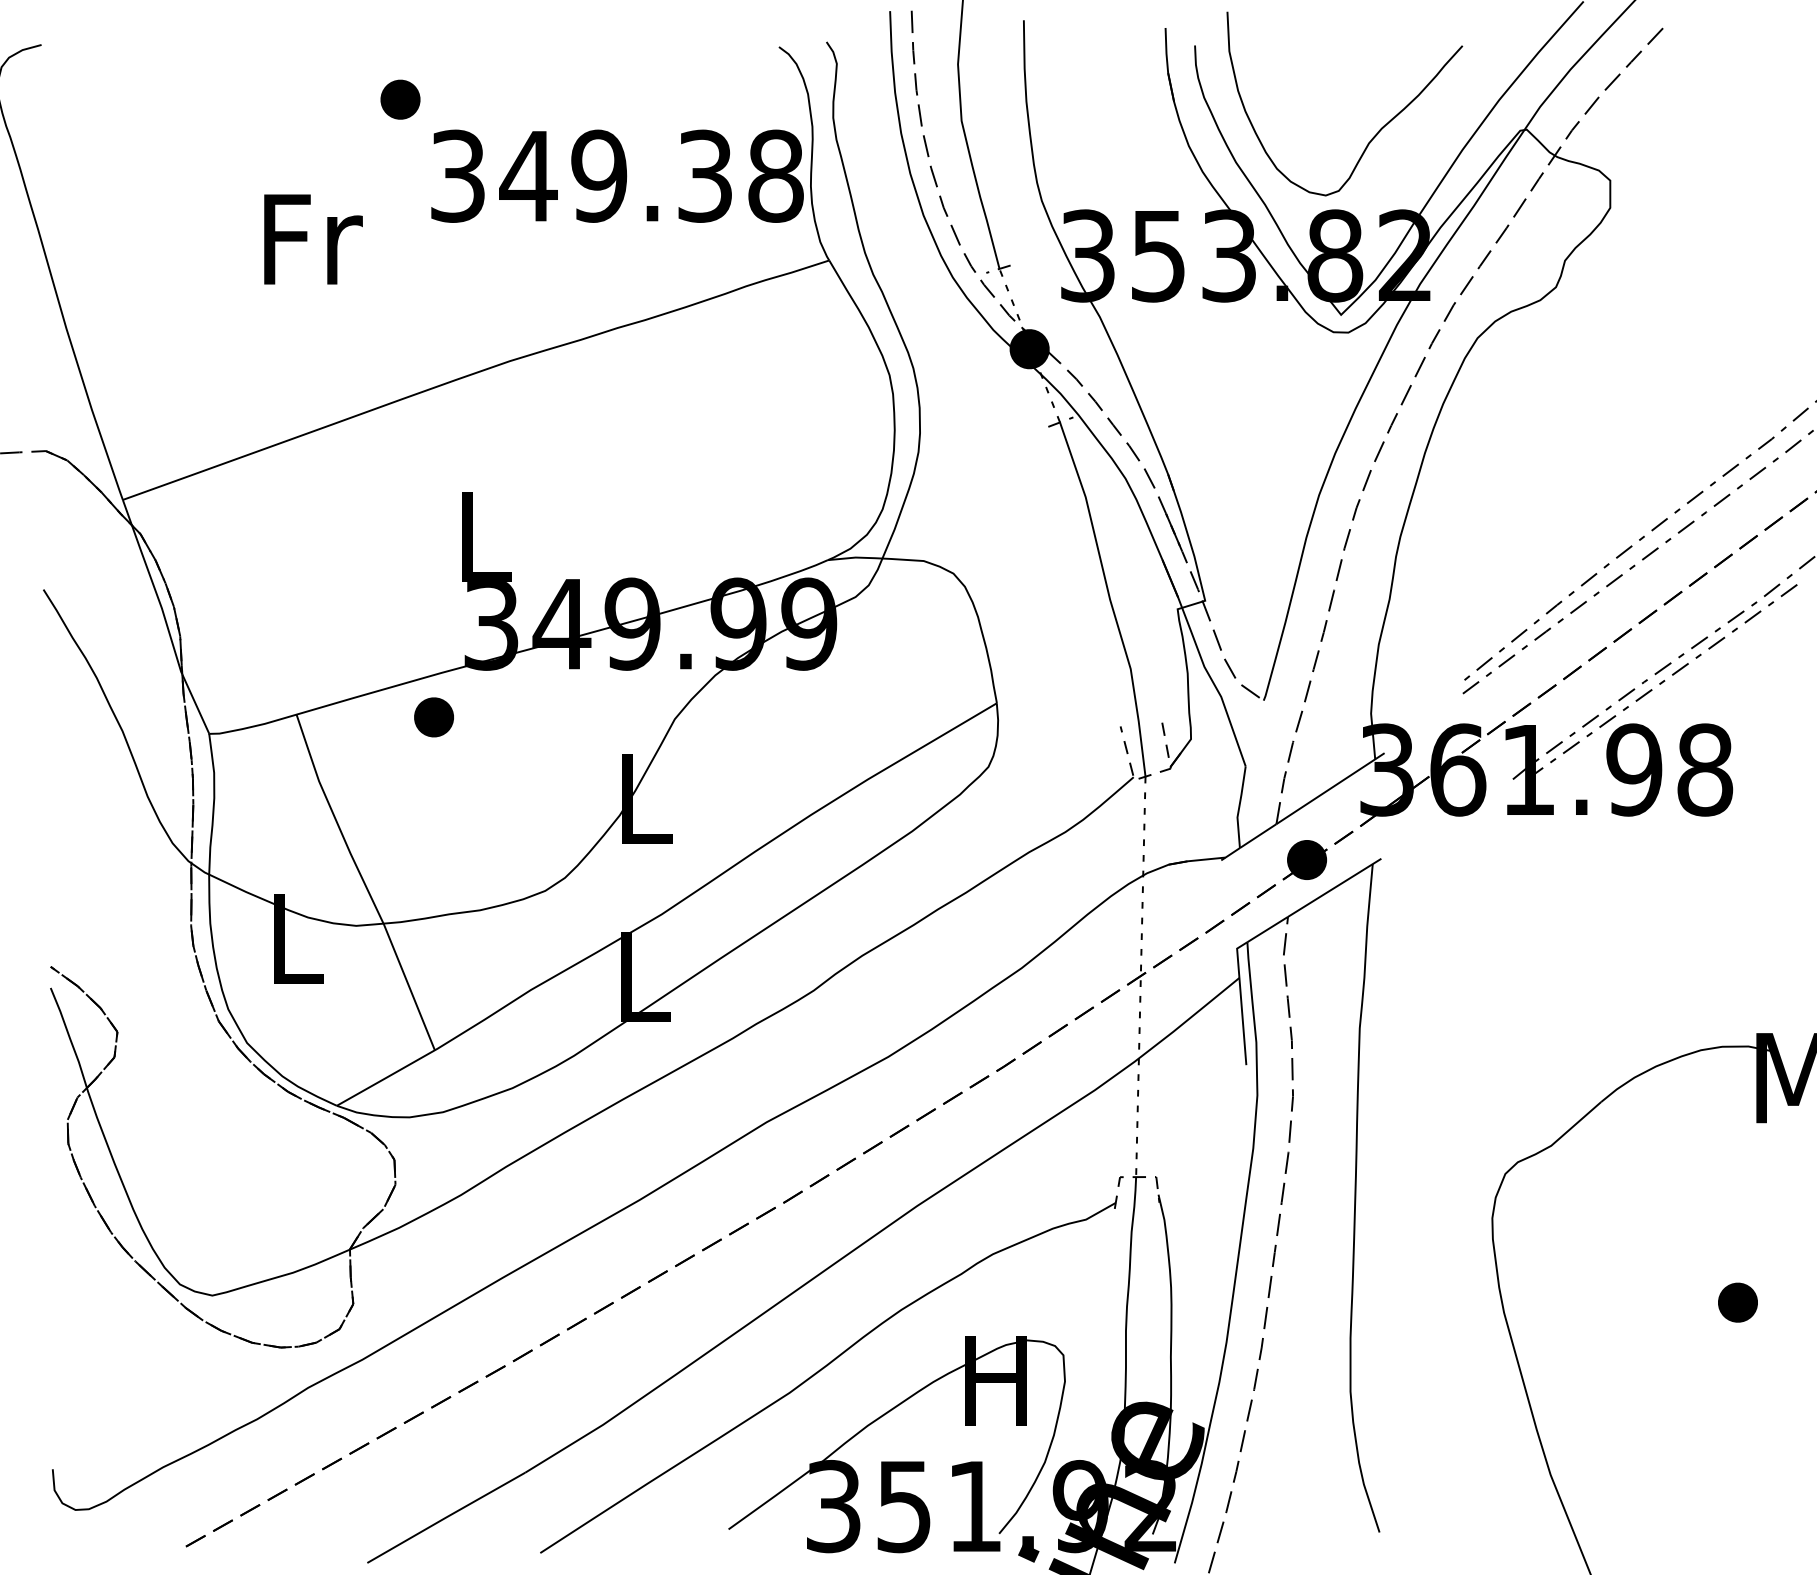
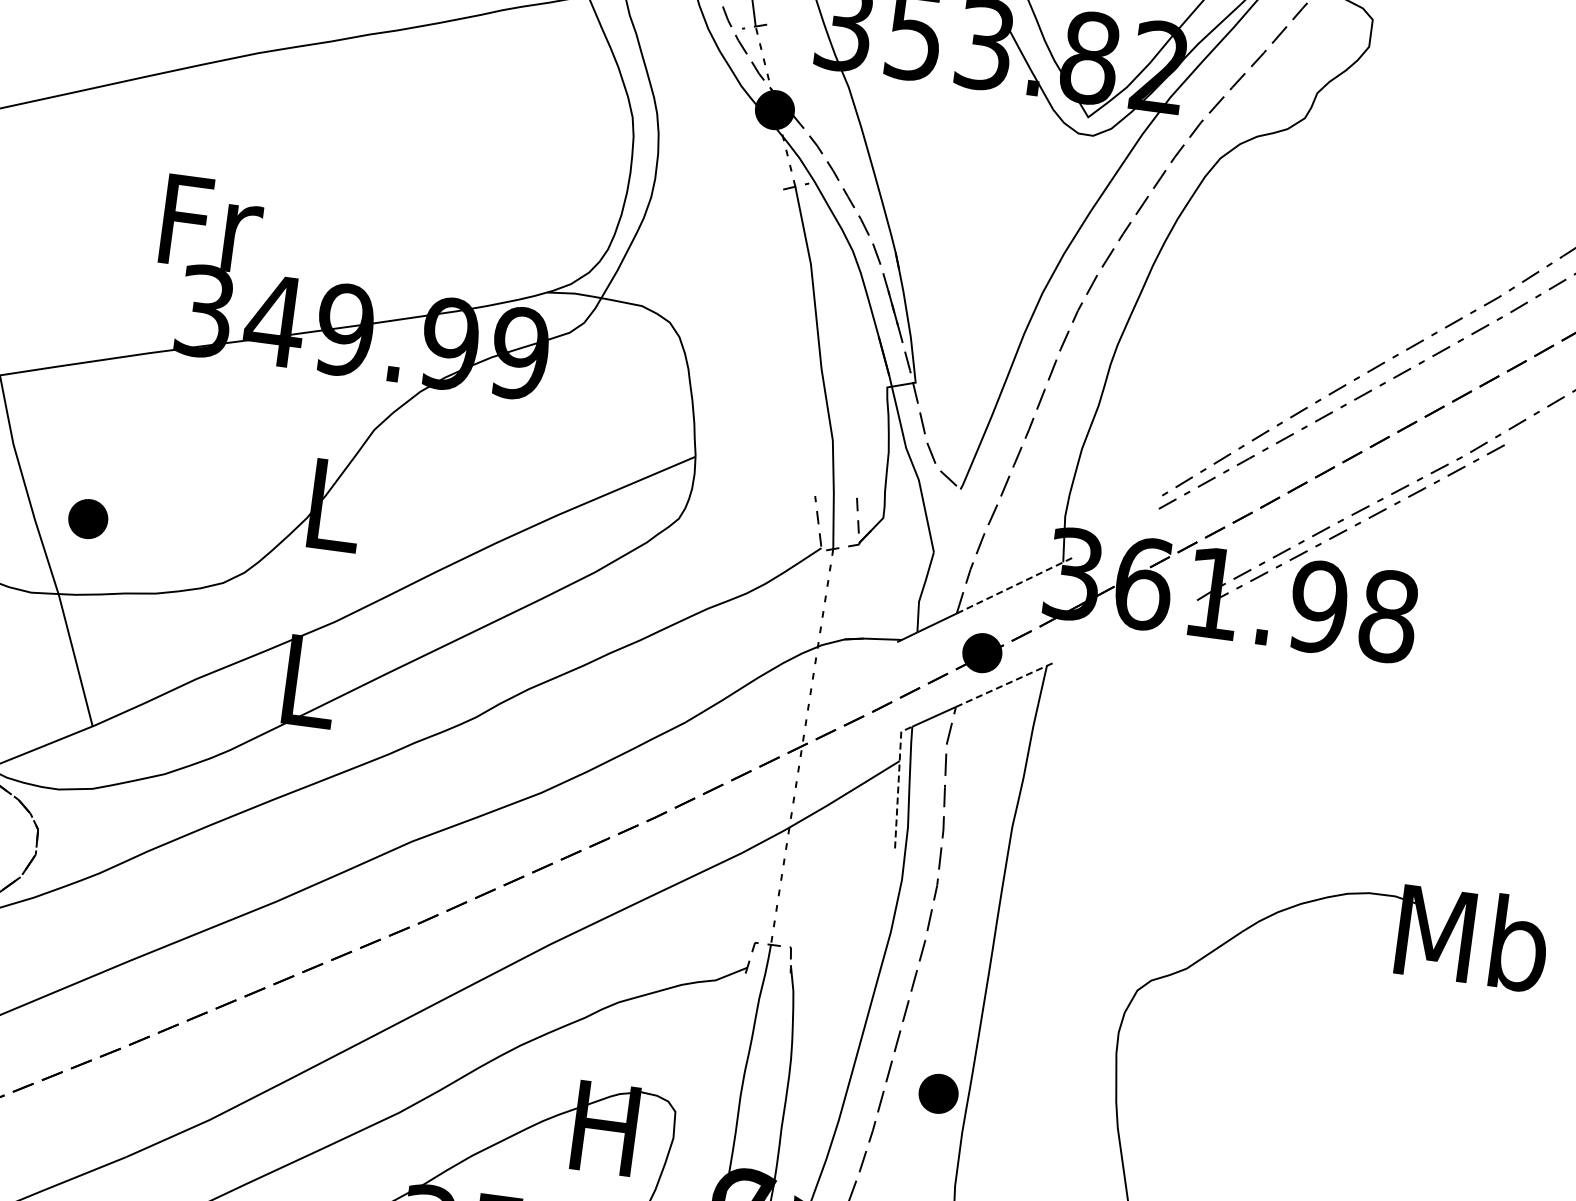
text: (486, 536) -> (211, 223), L -> Fr
part: (433, 717) -> (87, 519), moved
line: (1330, 788) -> (1015, 585), solid -> dashed
line: (1334, 887) -> (1005, 683), solid -> dashed
line: (1241, 999) -> (898, 782), solid -> dashed
part: (1737, 1302) -> (938, 1093), moved

